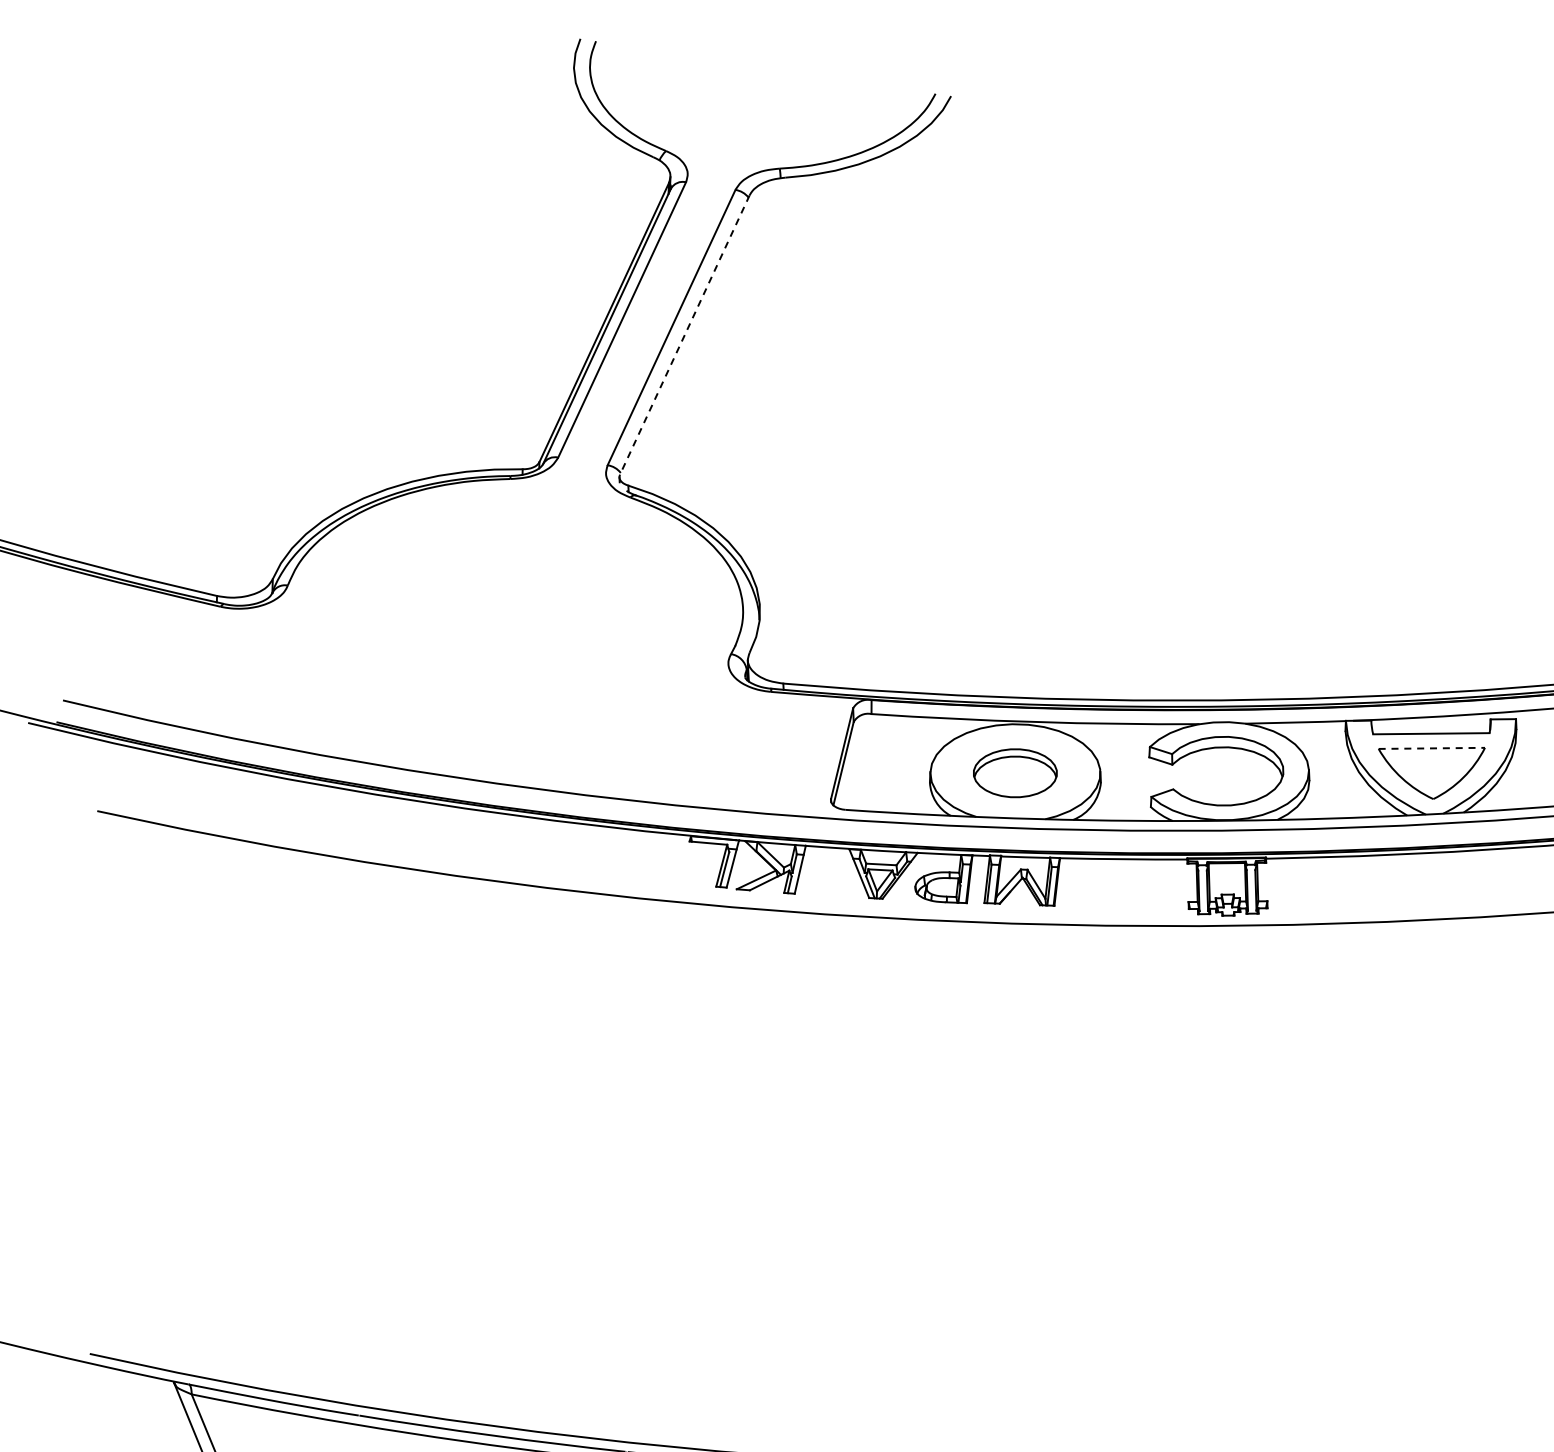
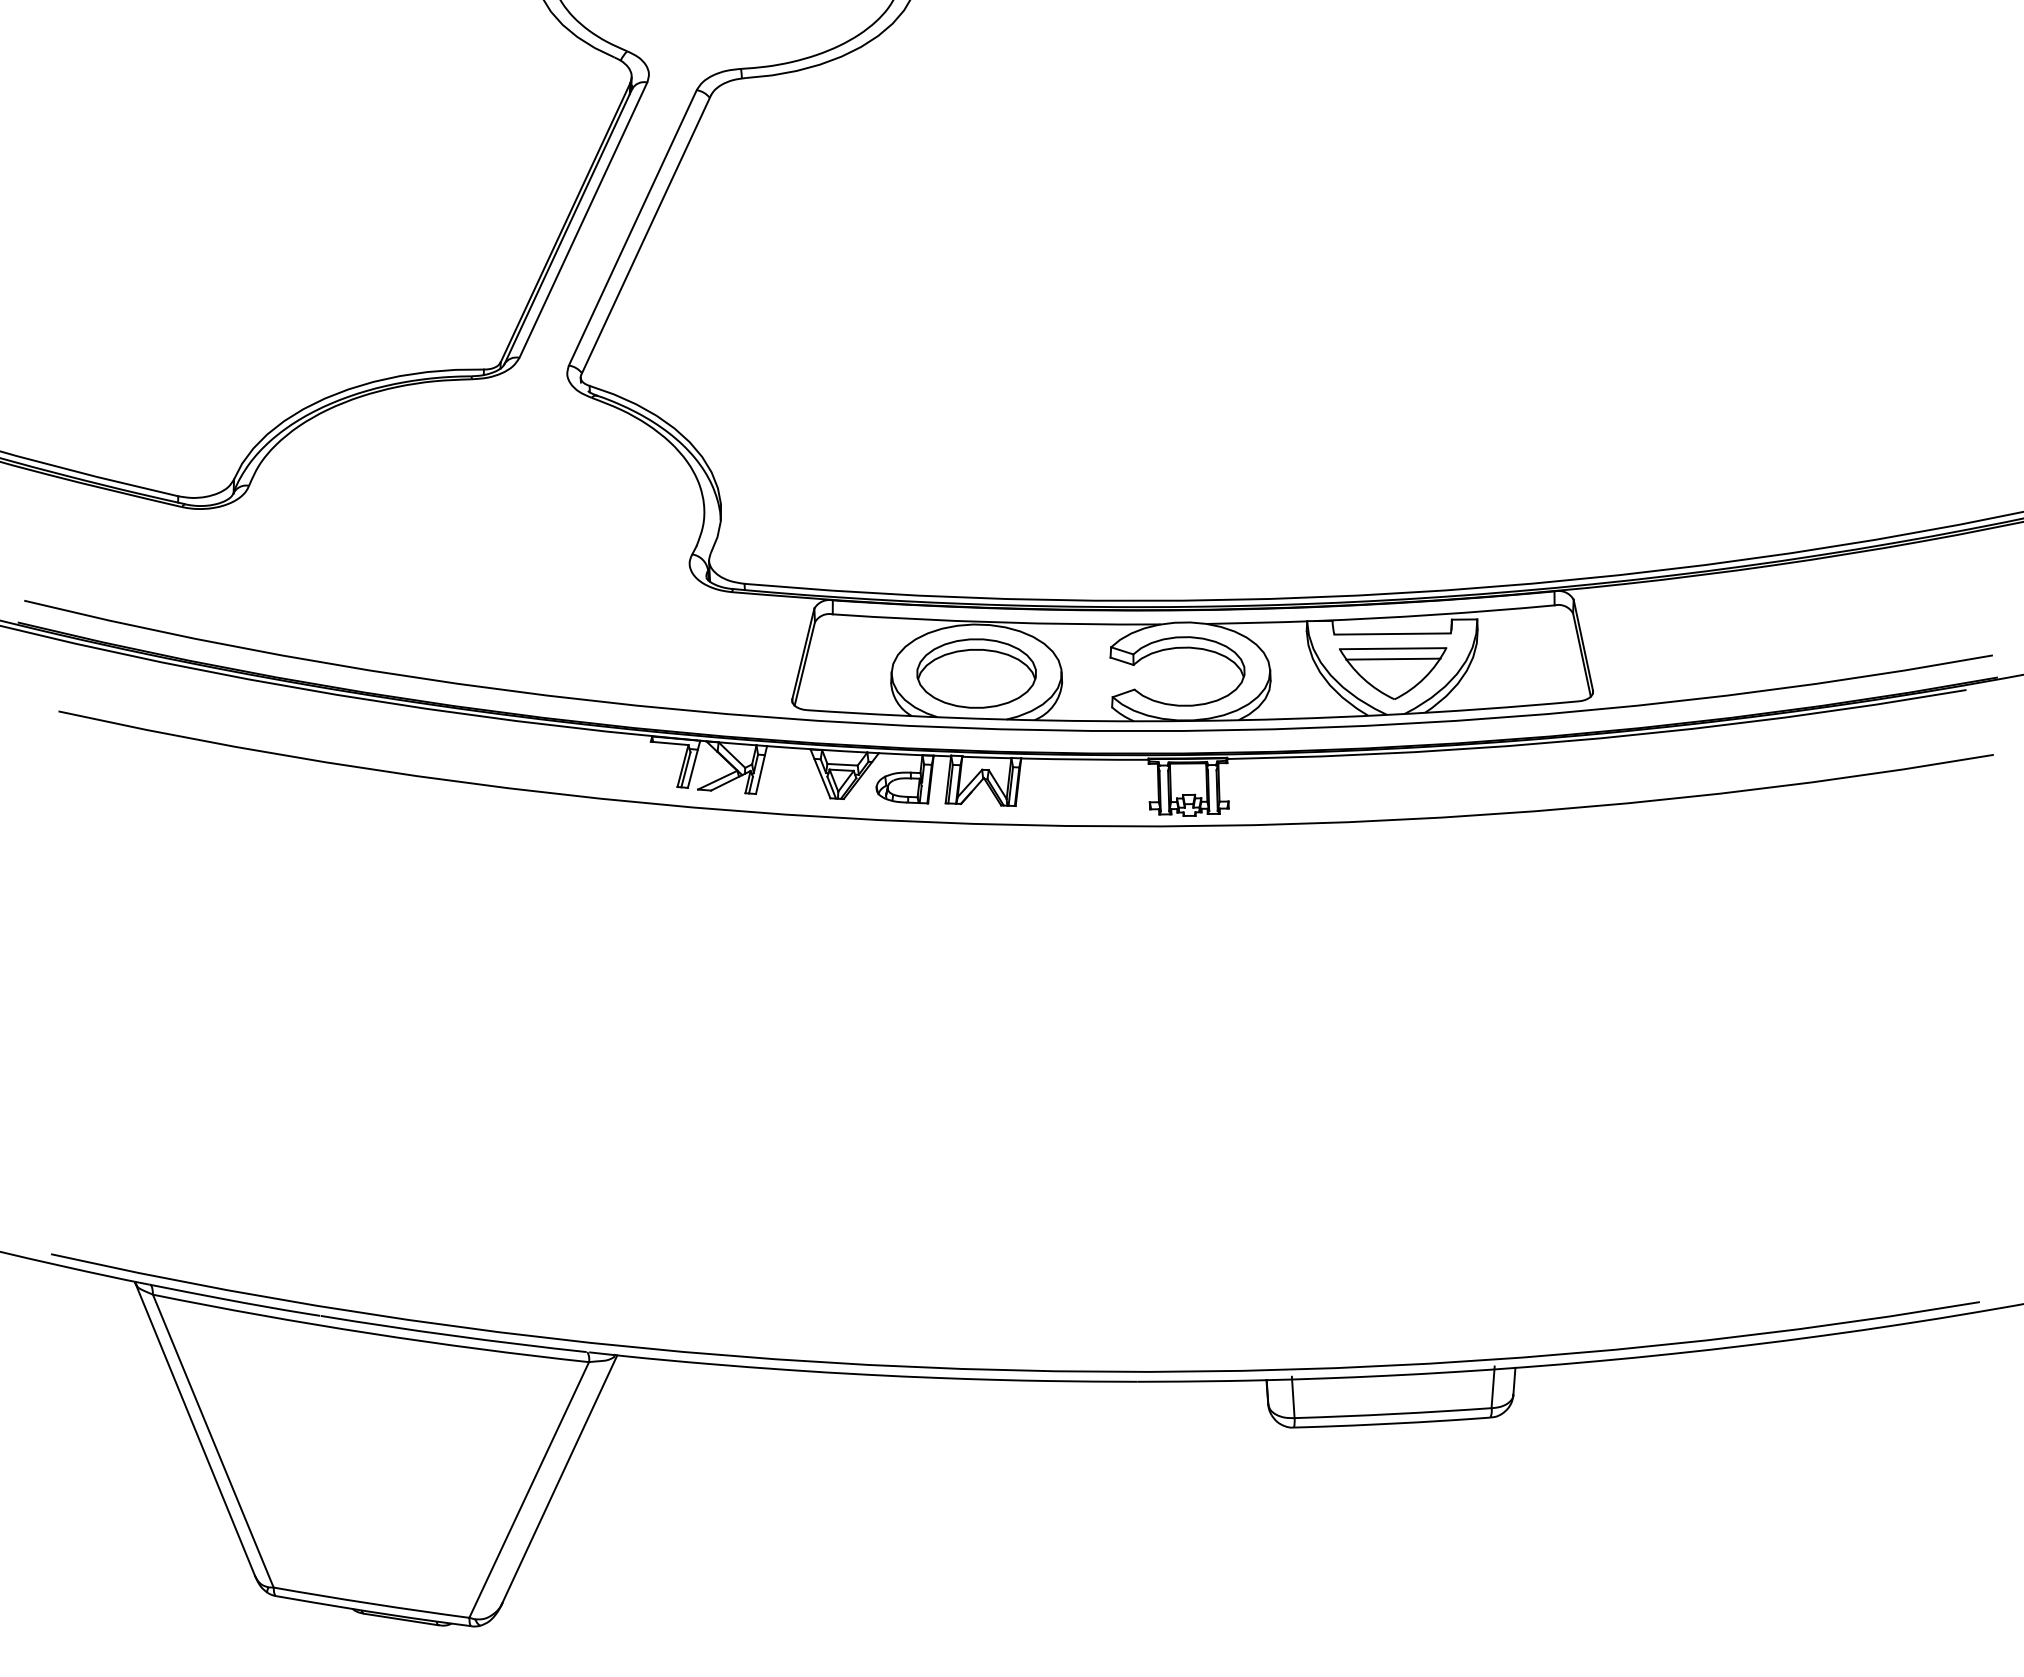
line: (685, 335) -> (646, 235), dashed -> solid
line: (1432, 748) -> (1393, 648), dashed -> solid
line: (1432, 758) -> (1393, 658), added
part: (1015, 773) -> (976, 673), size x1.43

